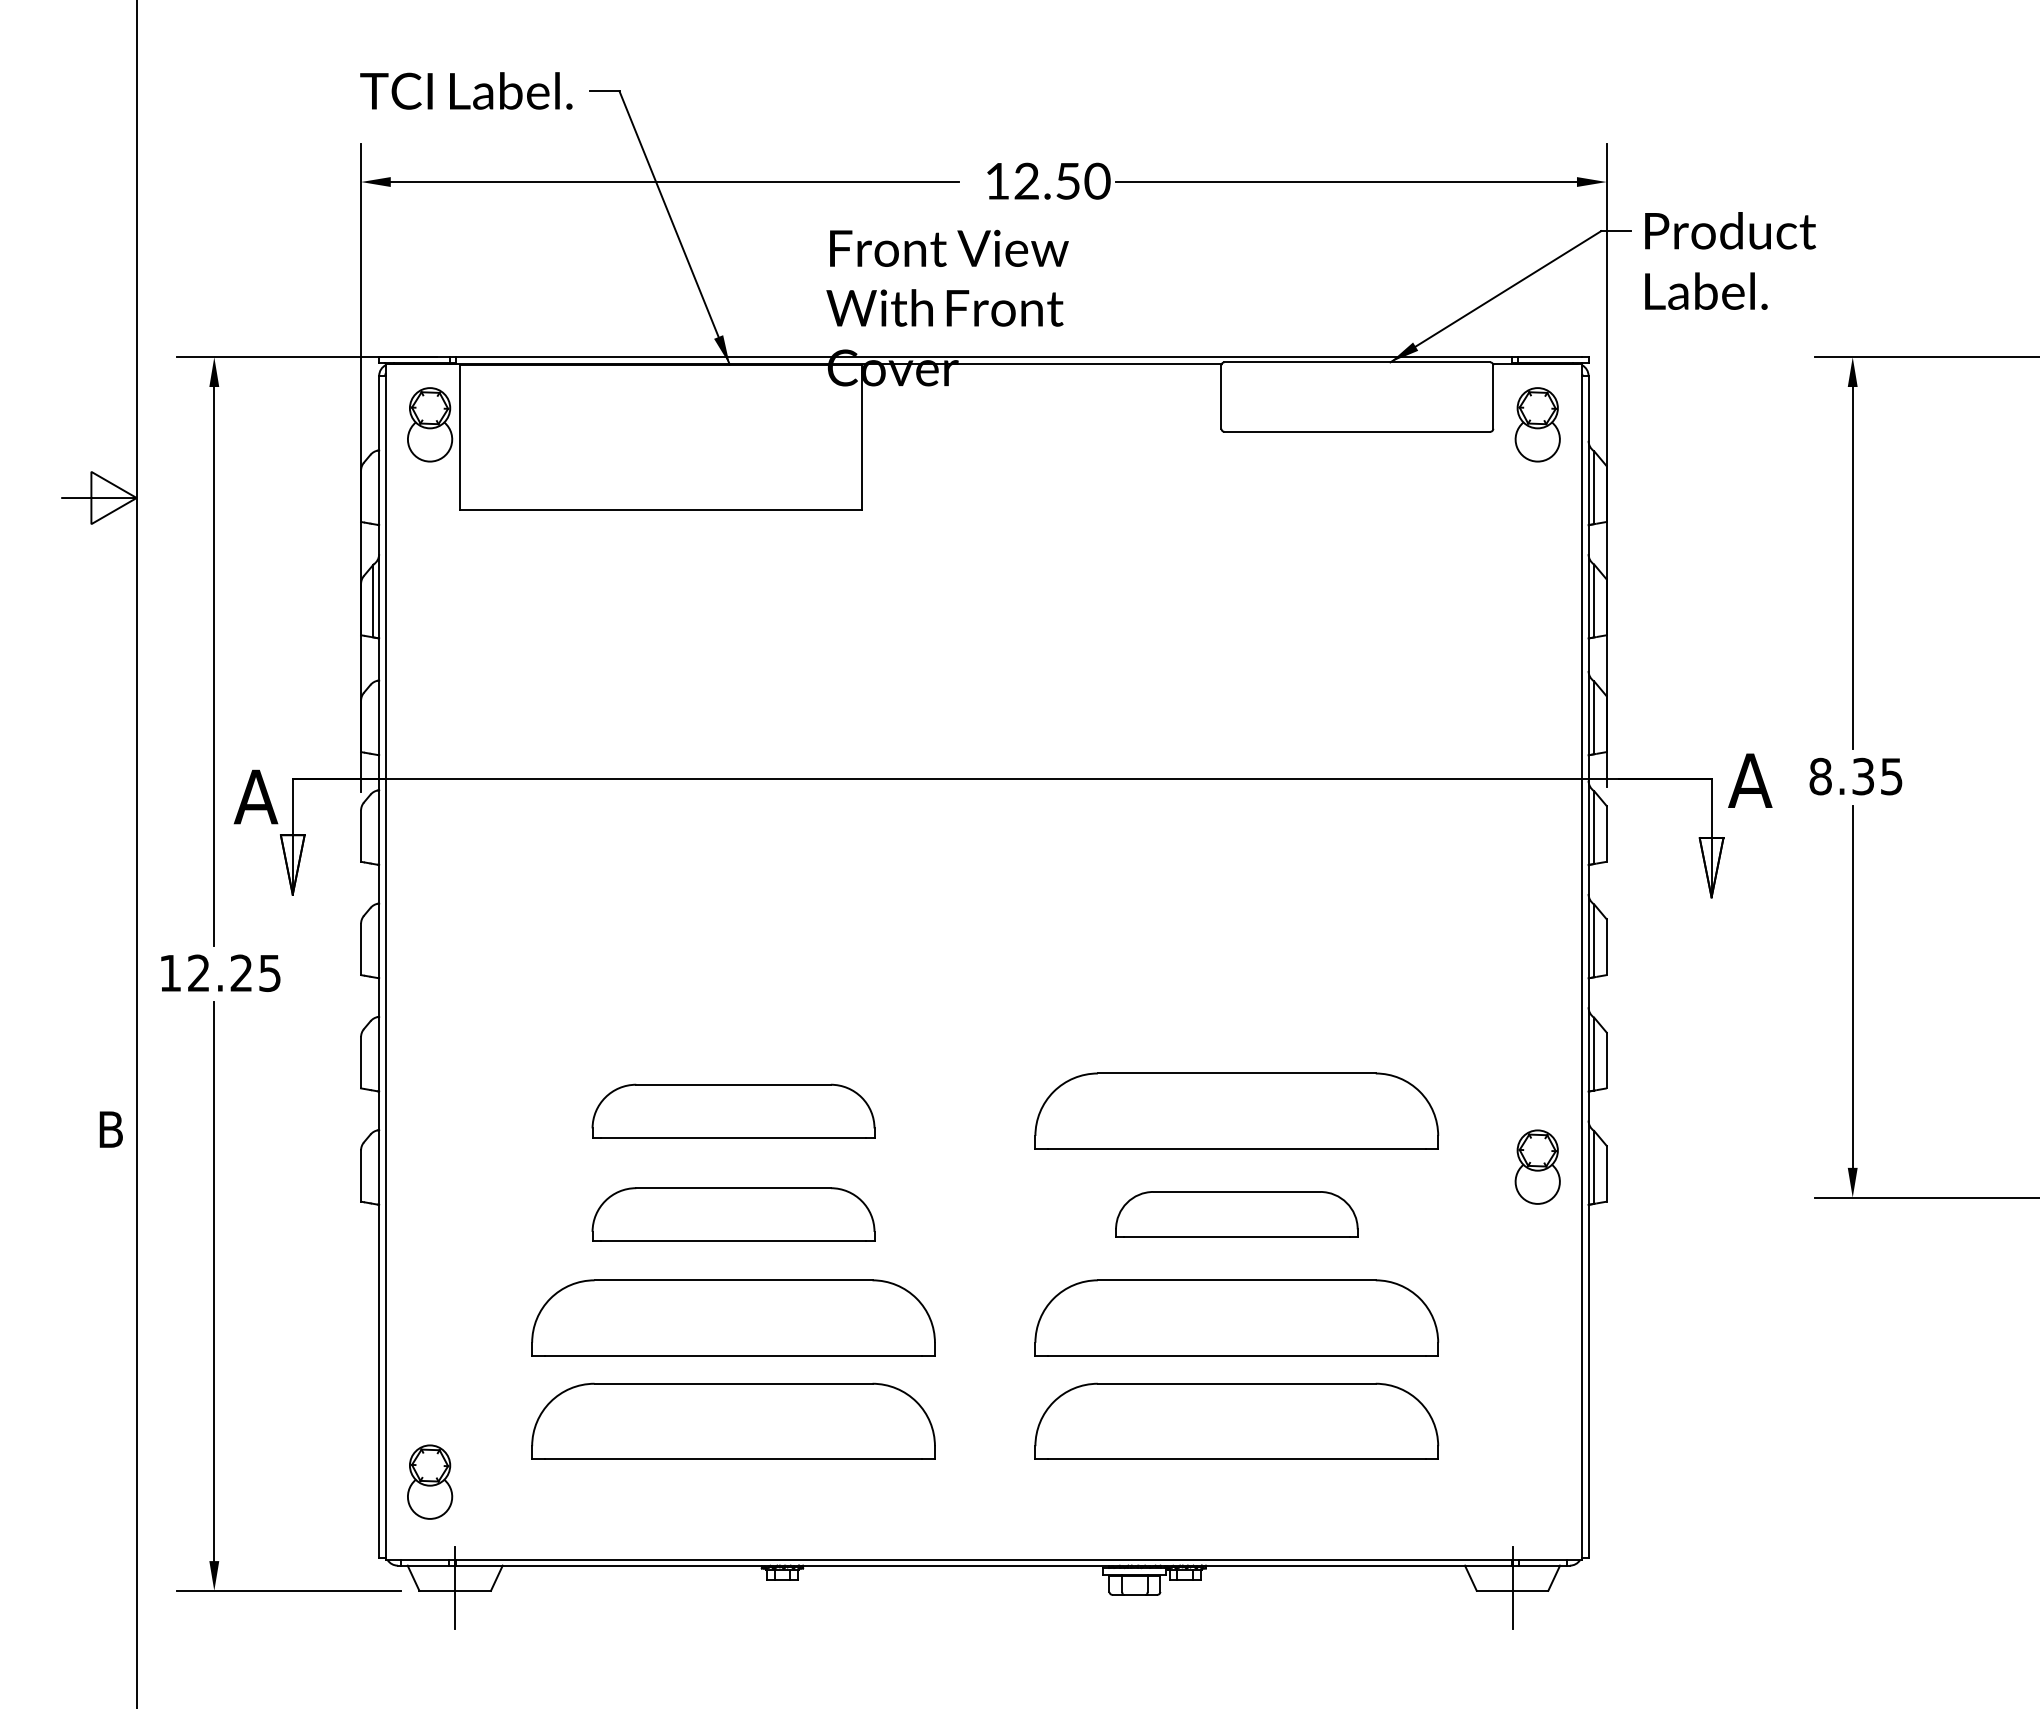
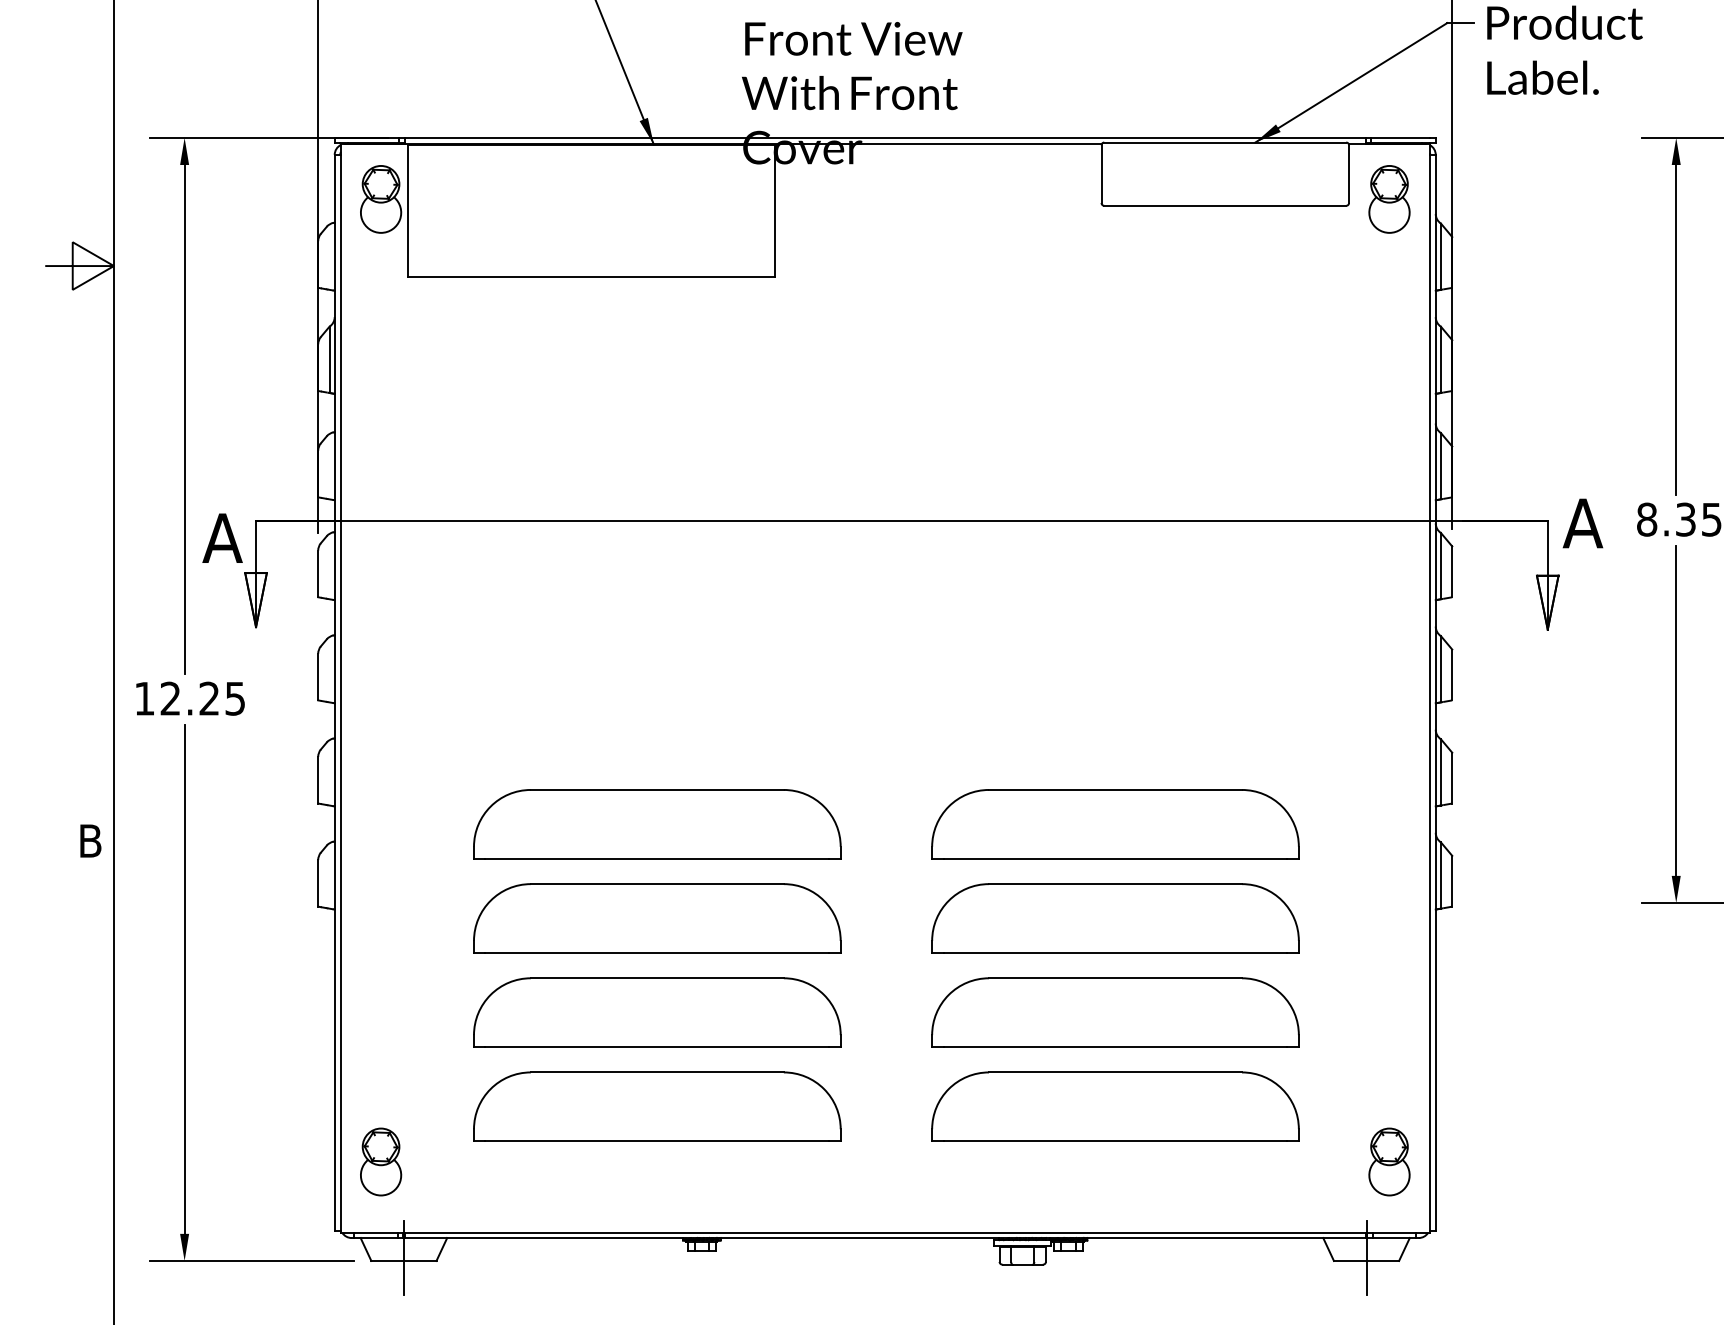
part: (733, 1110) -> (657, 823), size x1.43
part: (1537, 1166) -> (1389, 1161), moved
part: (733, 1214) -> (657, 918), size x1.43
part: (1236, 1214) -> (1115, 918), size x1.67

